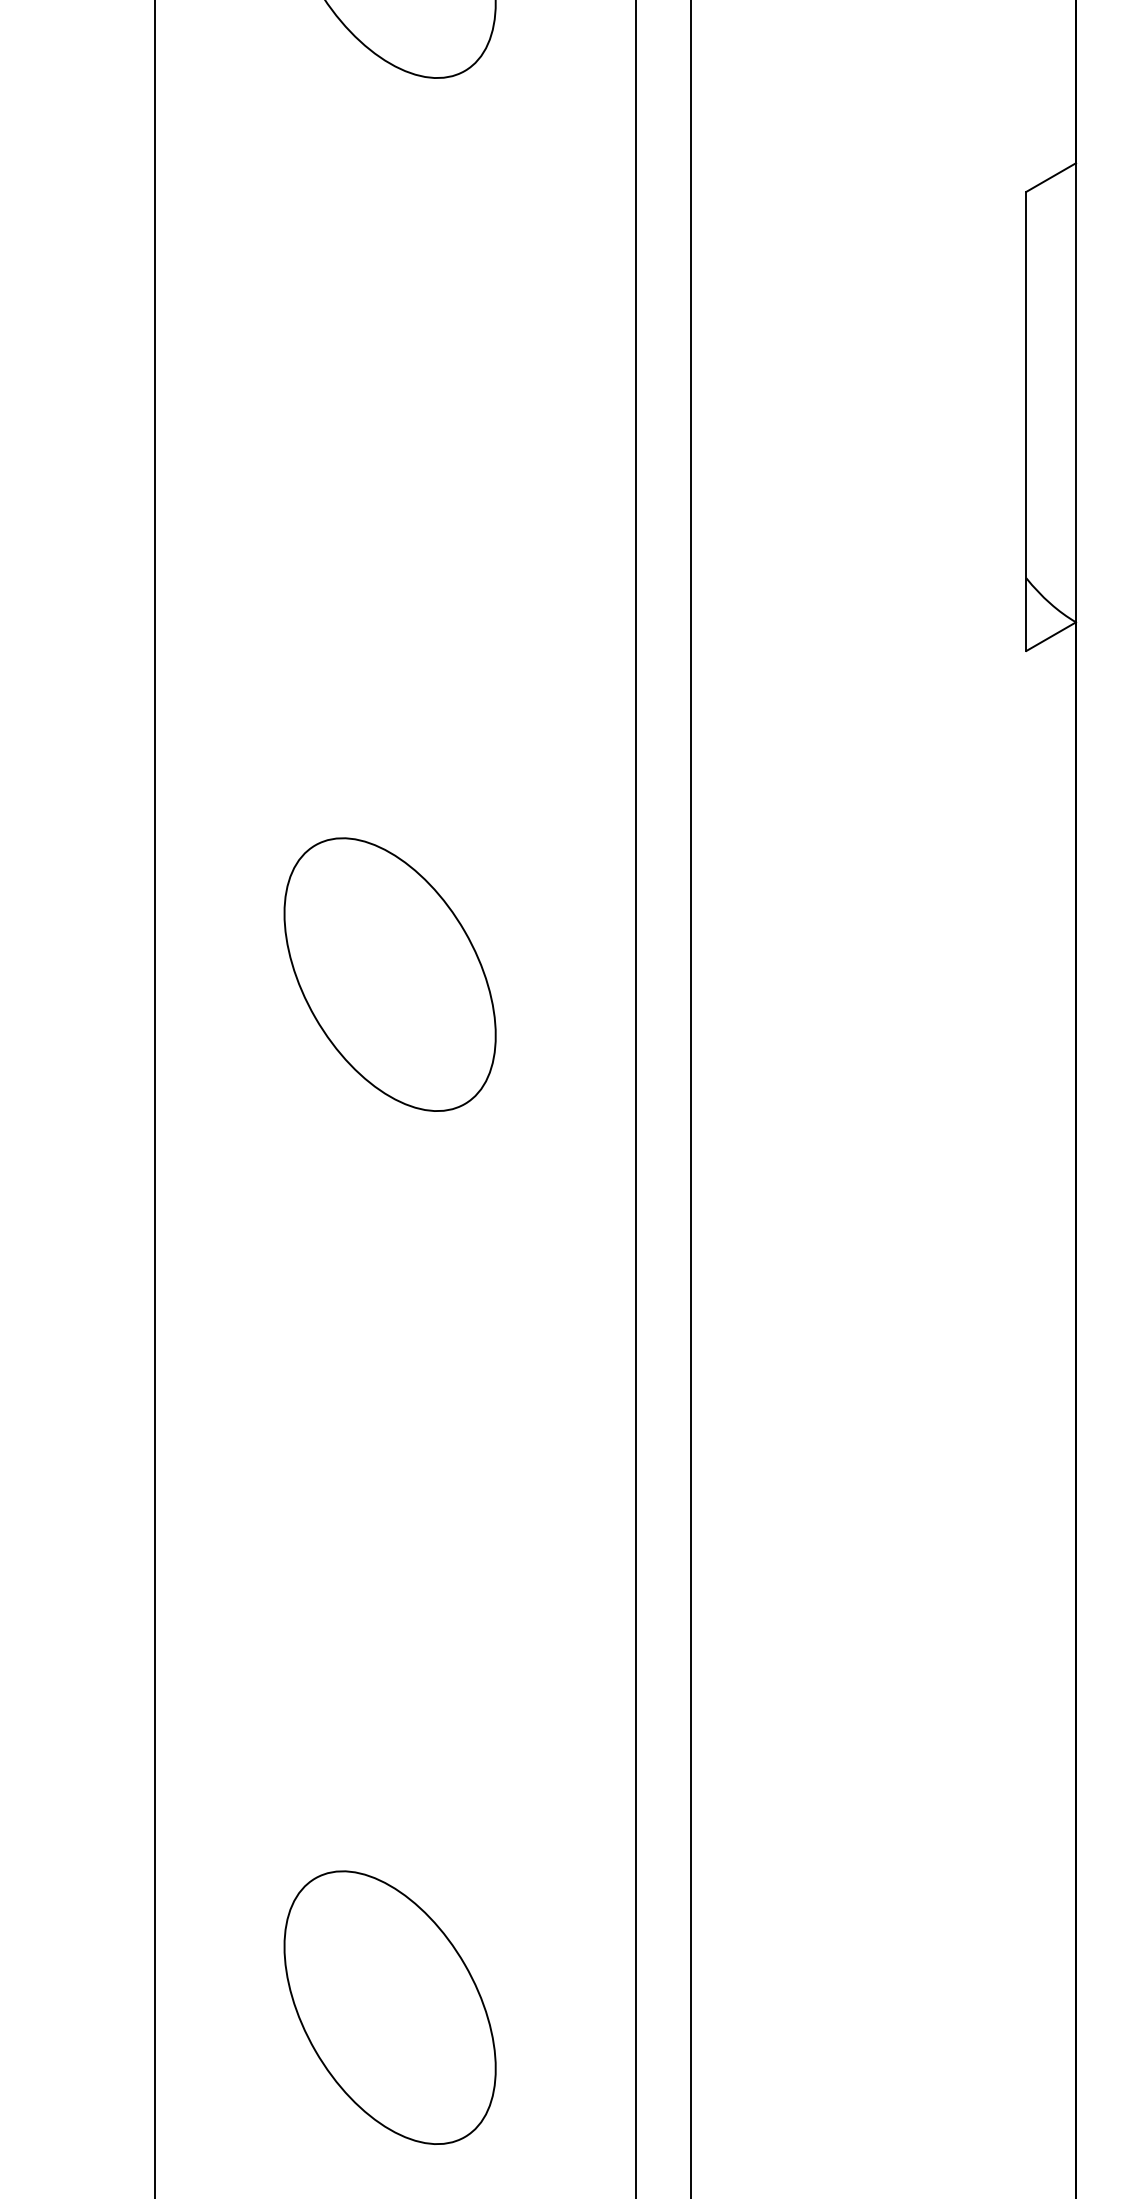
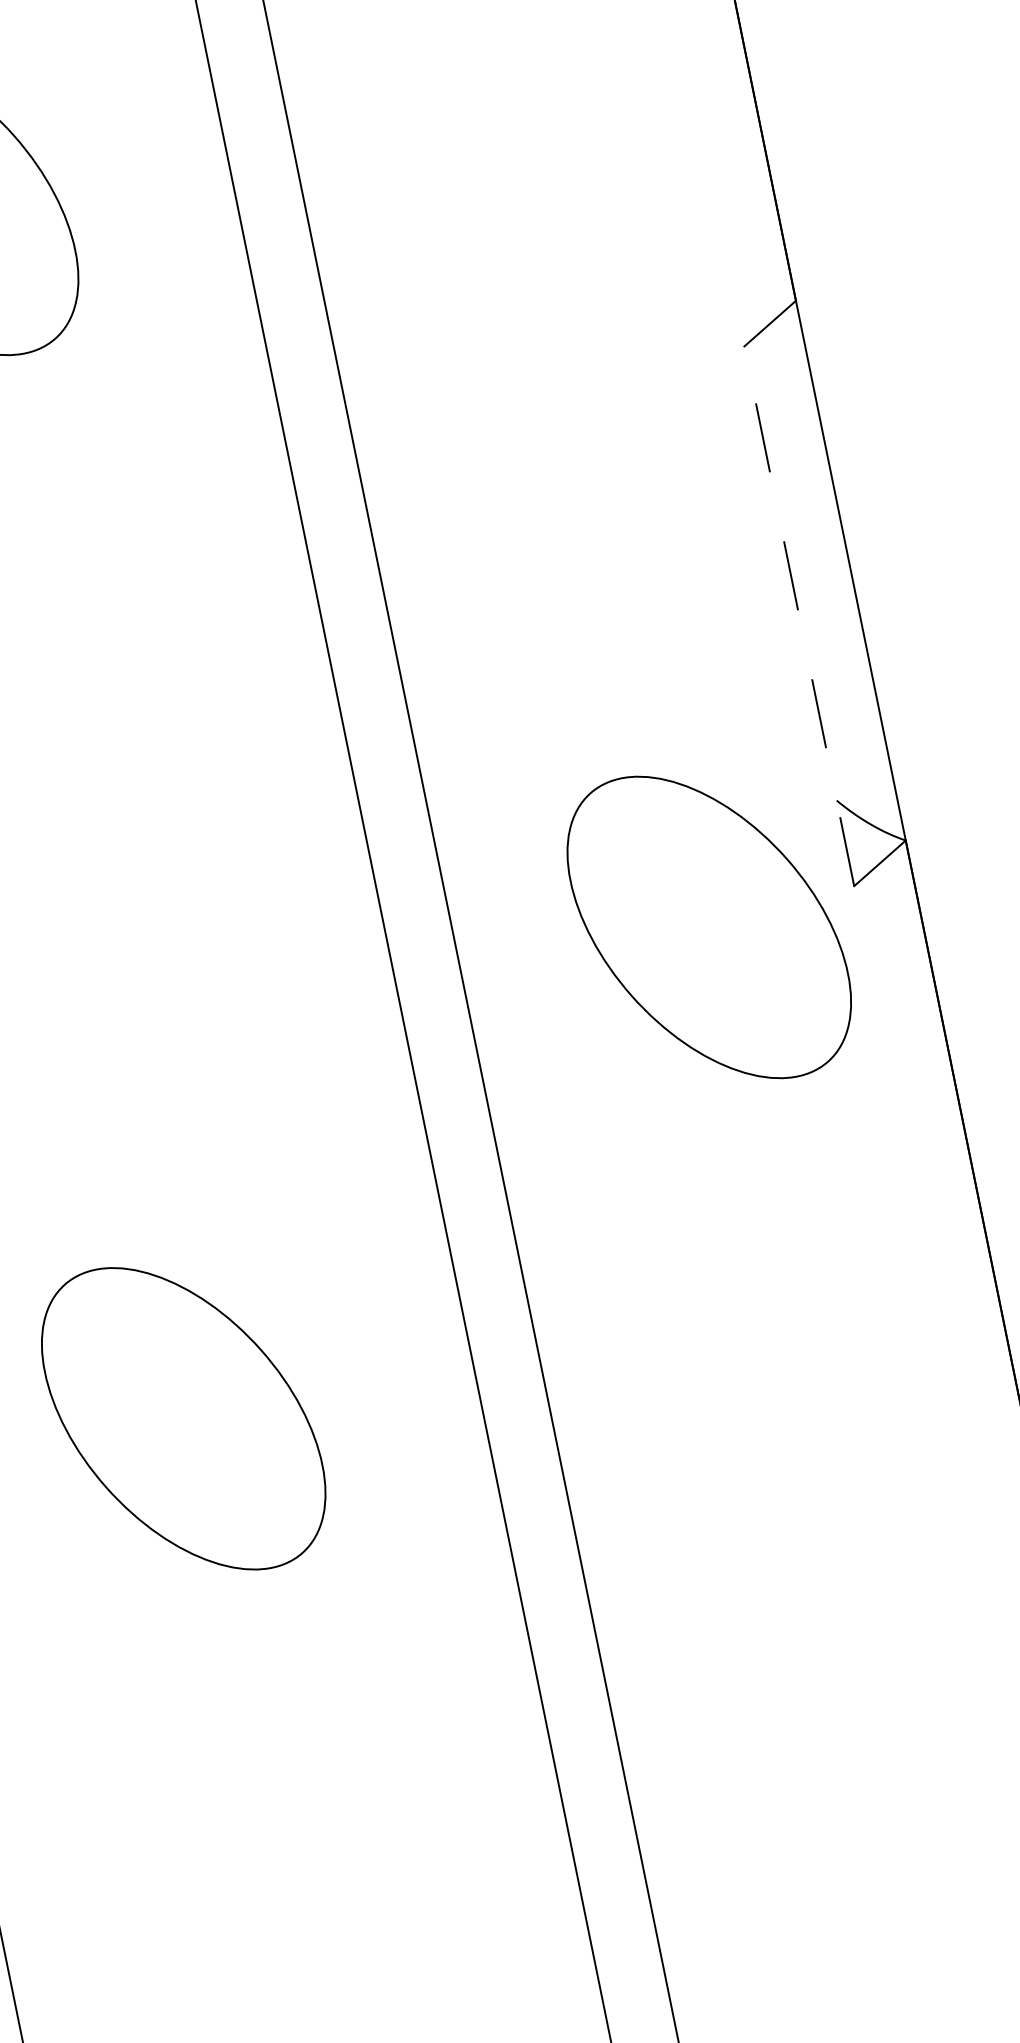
line: (1026, 421) -> (799, 616), solid -> dashed
part: (900, 660) -> (708, 927), added

